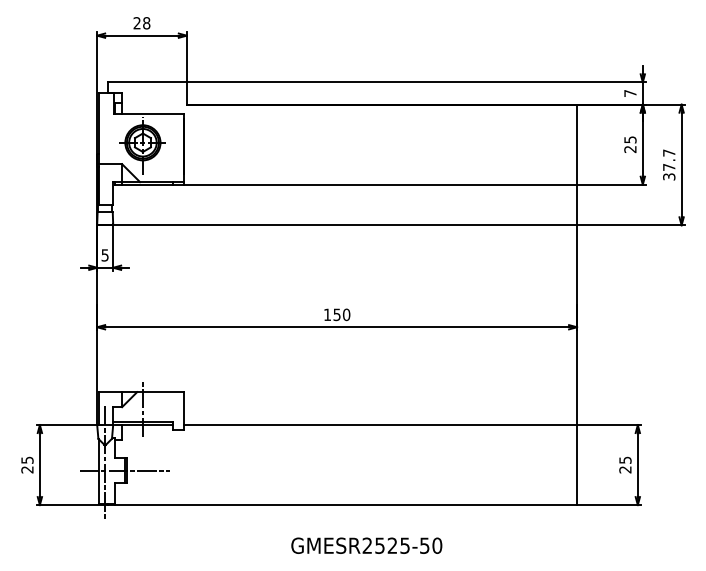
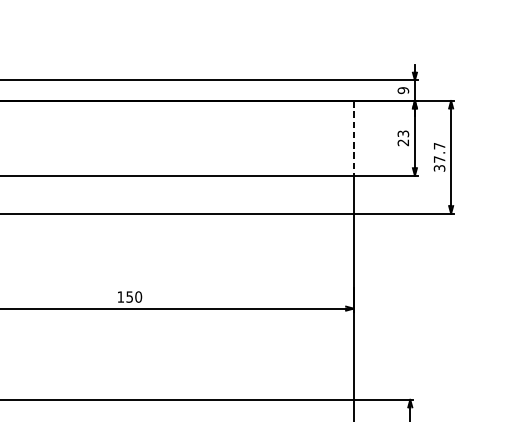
text: (630, 93) -> (403, 90), 7 -> 9
text: (629, 139) -> (402, 133), 25 -> 23
line: (577, 144) -> (354, 138), solid -> dashed

